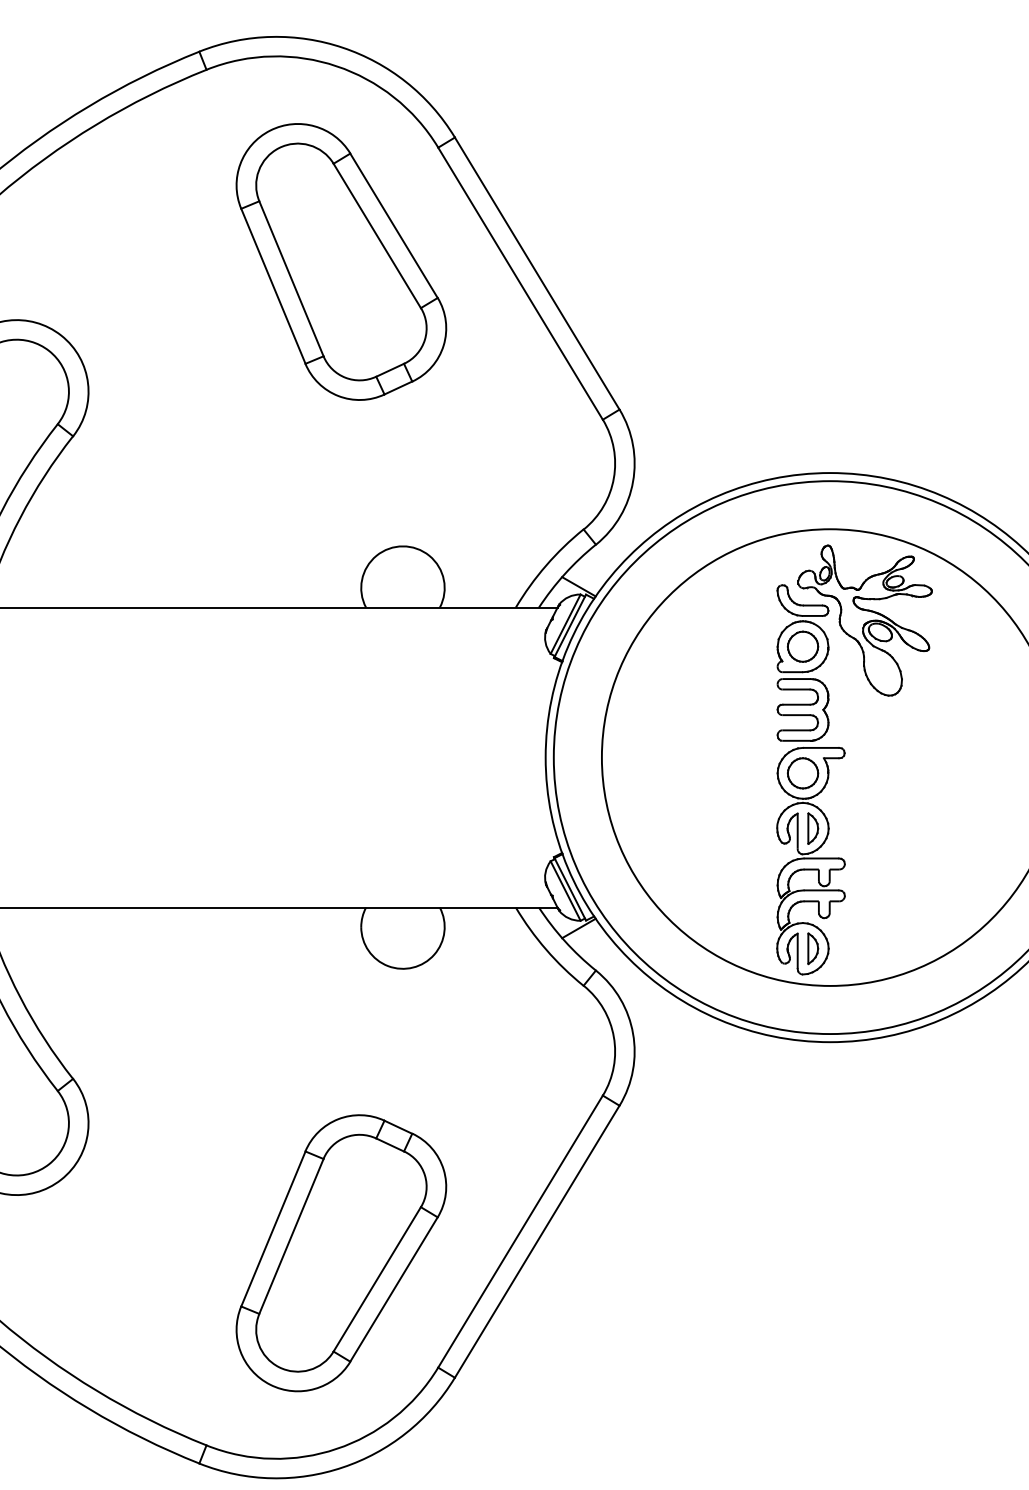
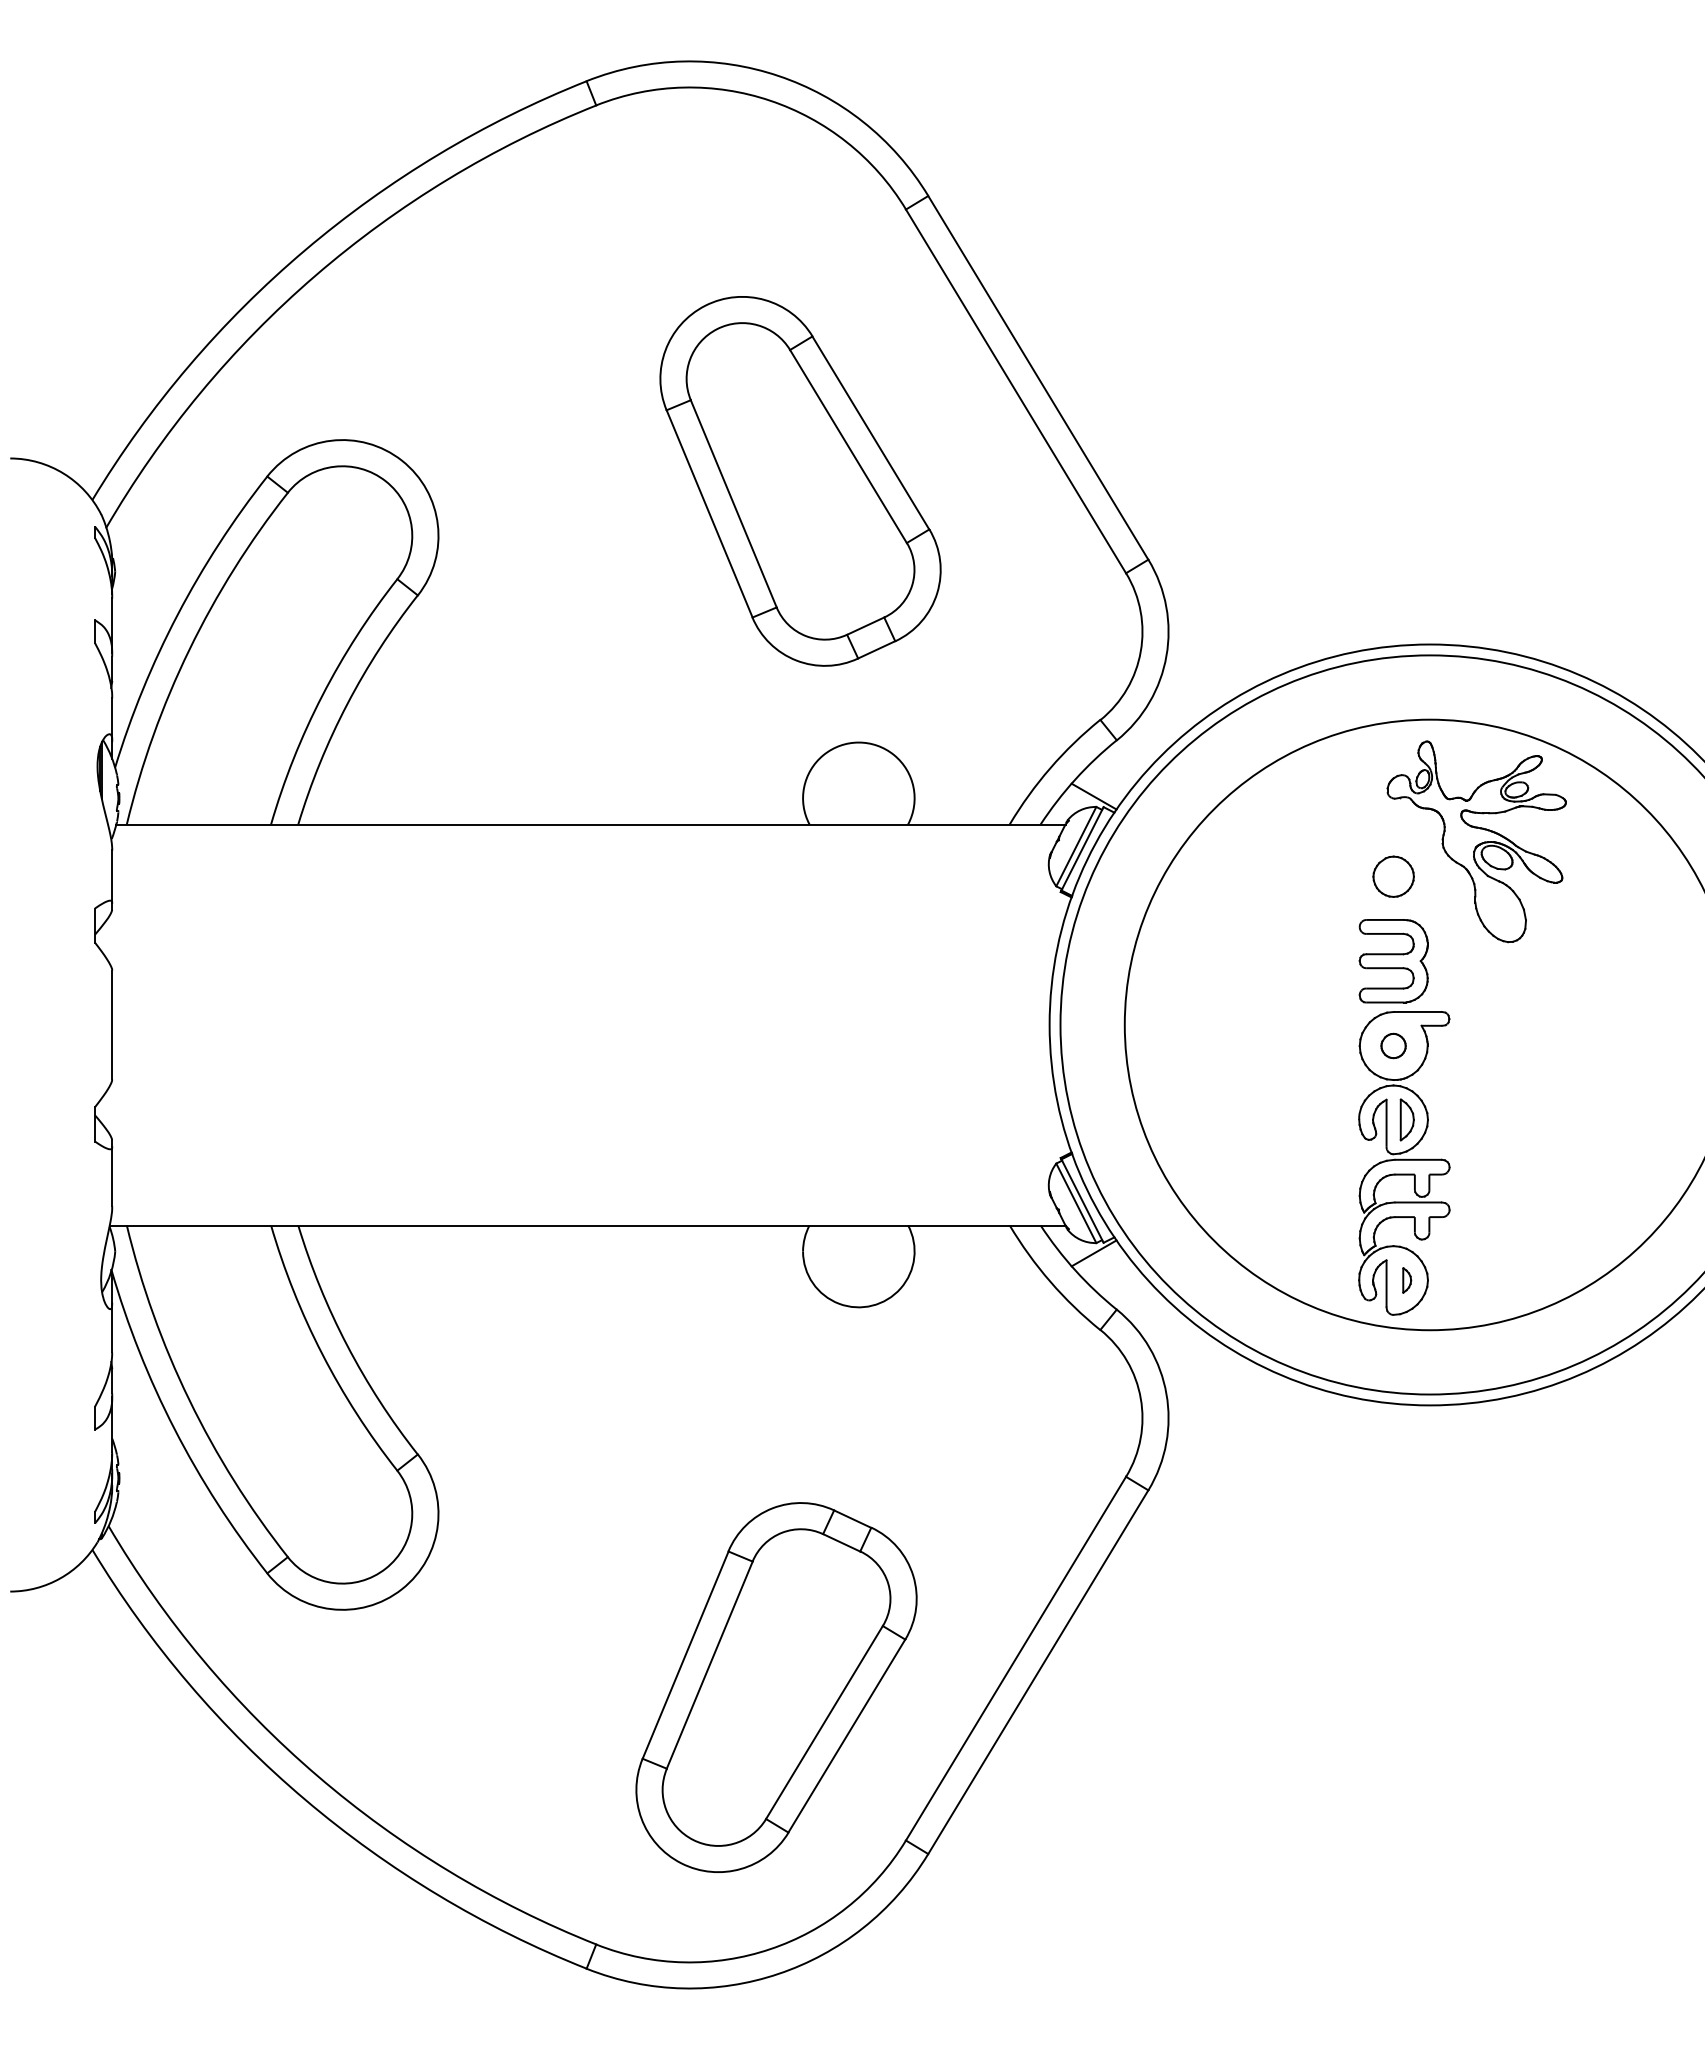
part: (341, 262) -> (800, 481), moved
part: (802, 628) -> (1393, 852), removed
part: (802, 772) -> (1393, 1045), size x0.6
part: (812, 948) -> (1406, 1280), size x0.6

